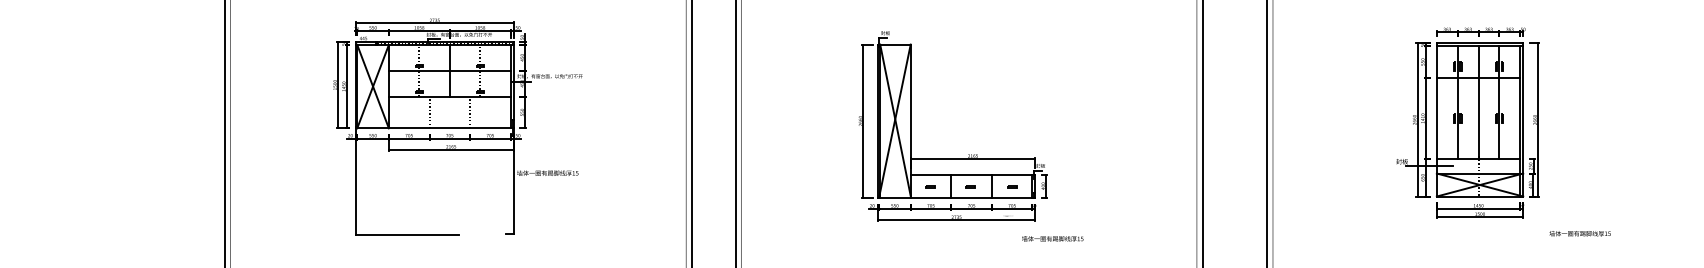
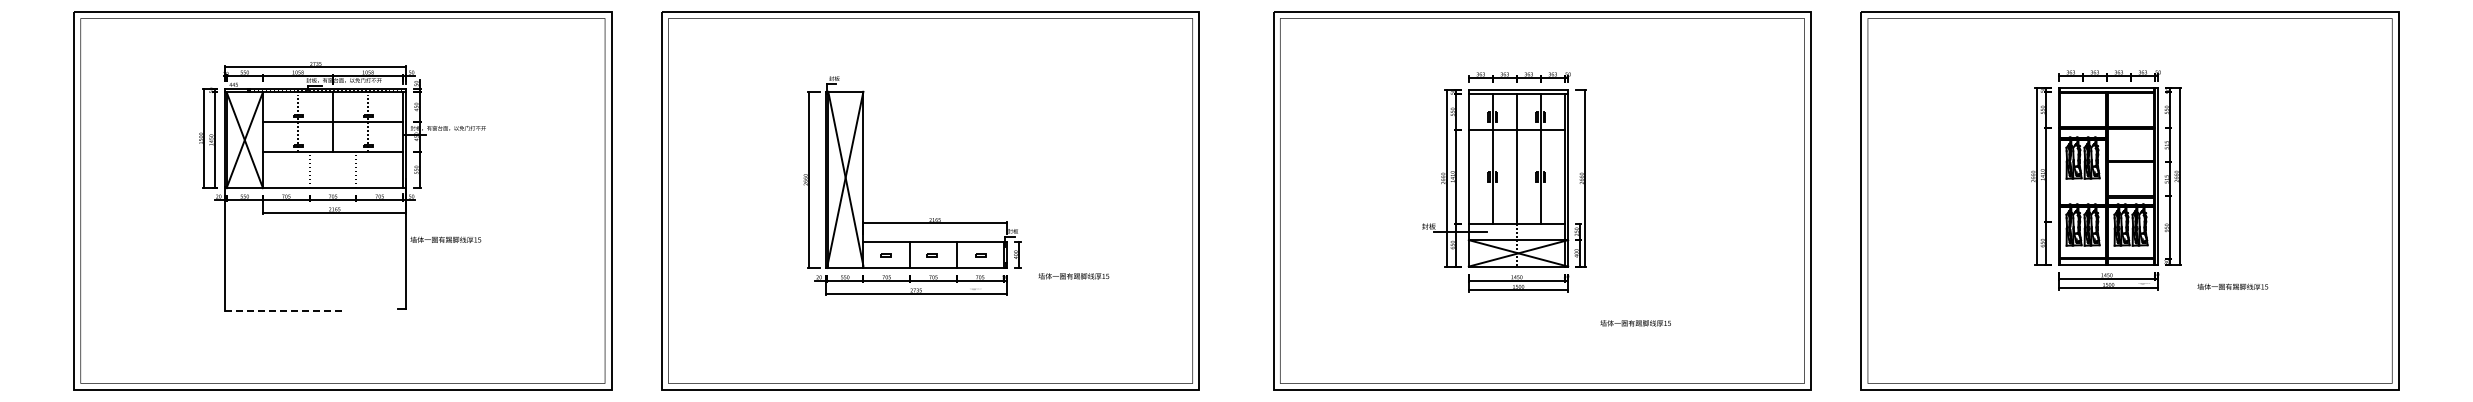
text: (1579, 233) -> (1635, 323), moved
line: (408, 235) -> (285, 311), solid -> dashed
text: (1052, 239) -> (1073, 276), moved

